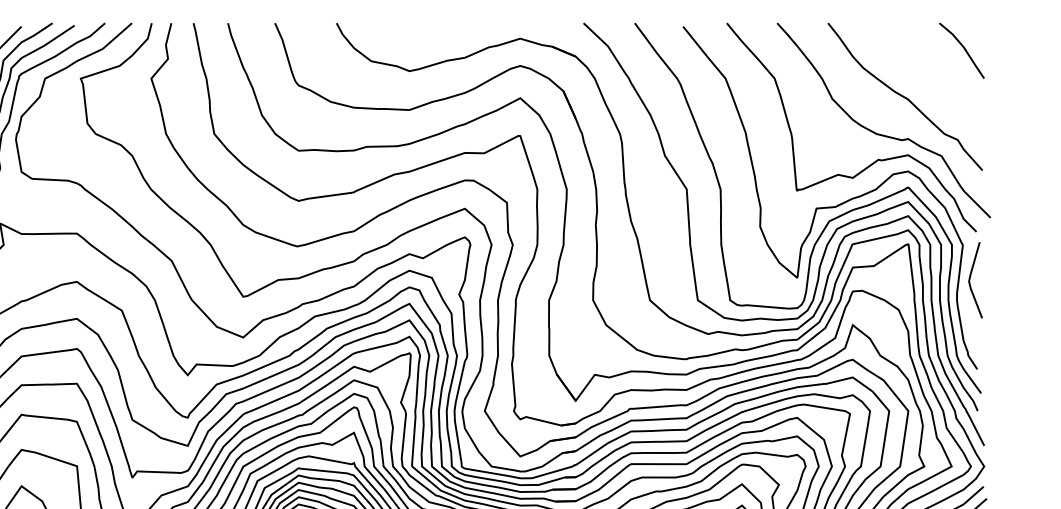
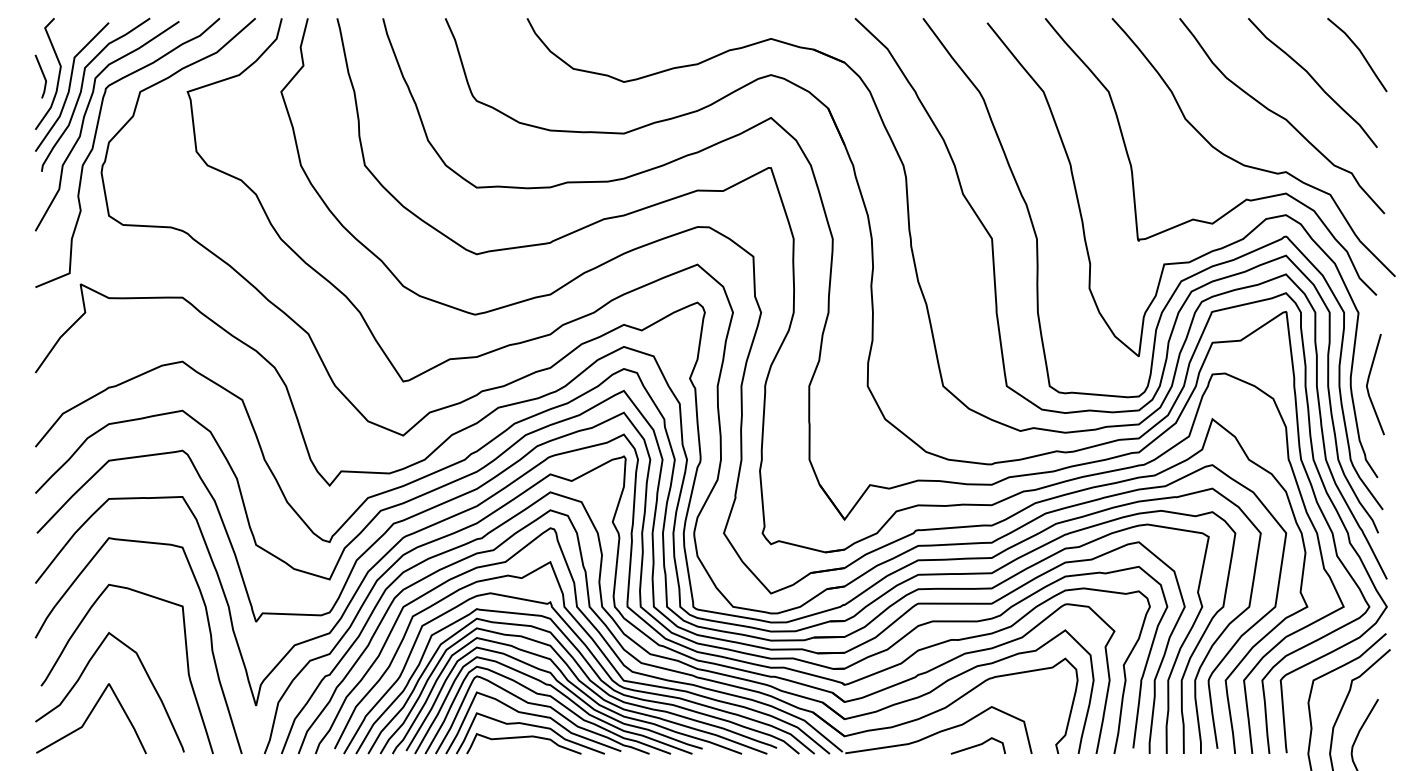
curve: (928, 70) -> (1313, 80), added
line: (970, 280) -> (1368, 384), moved

